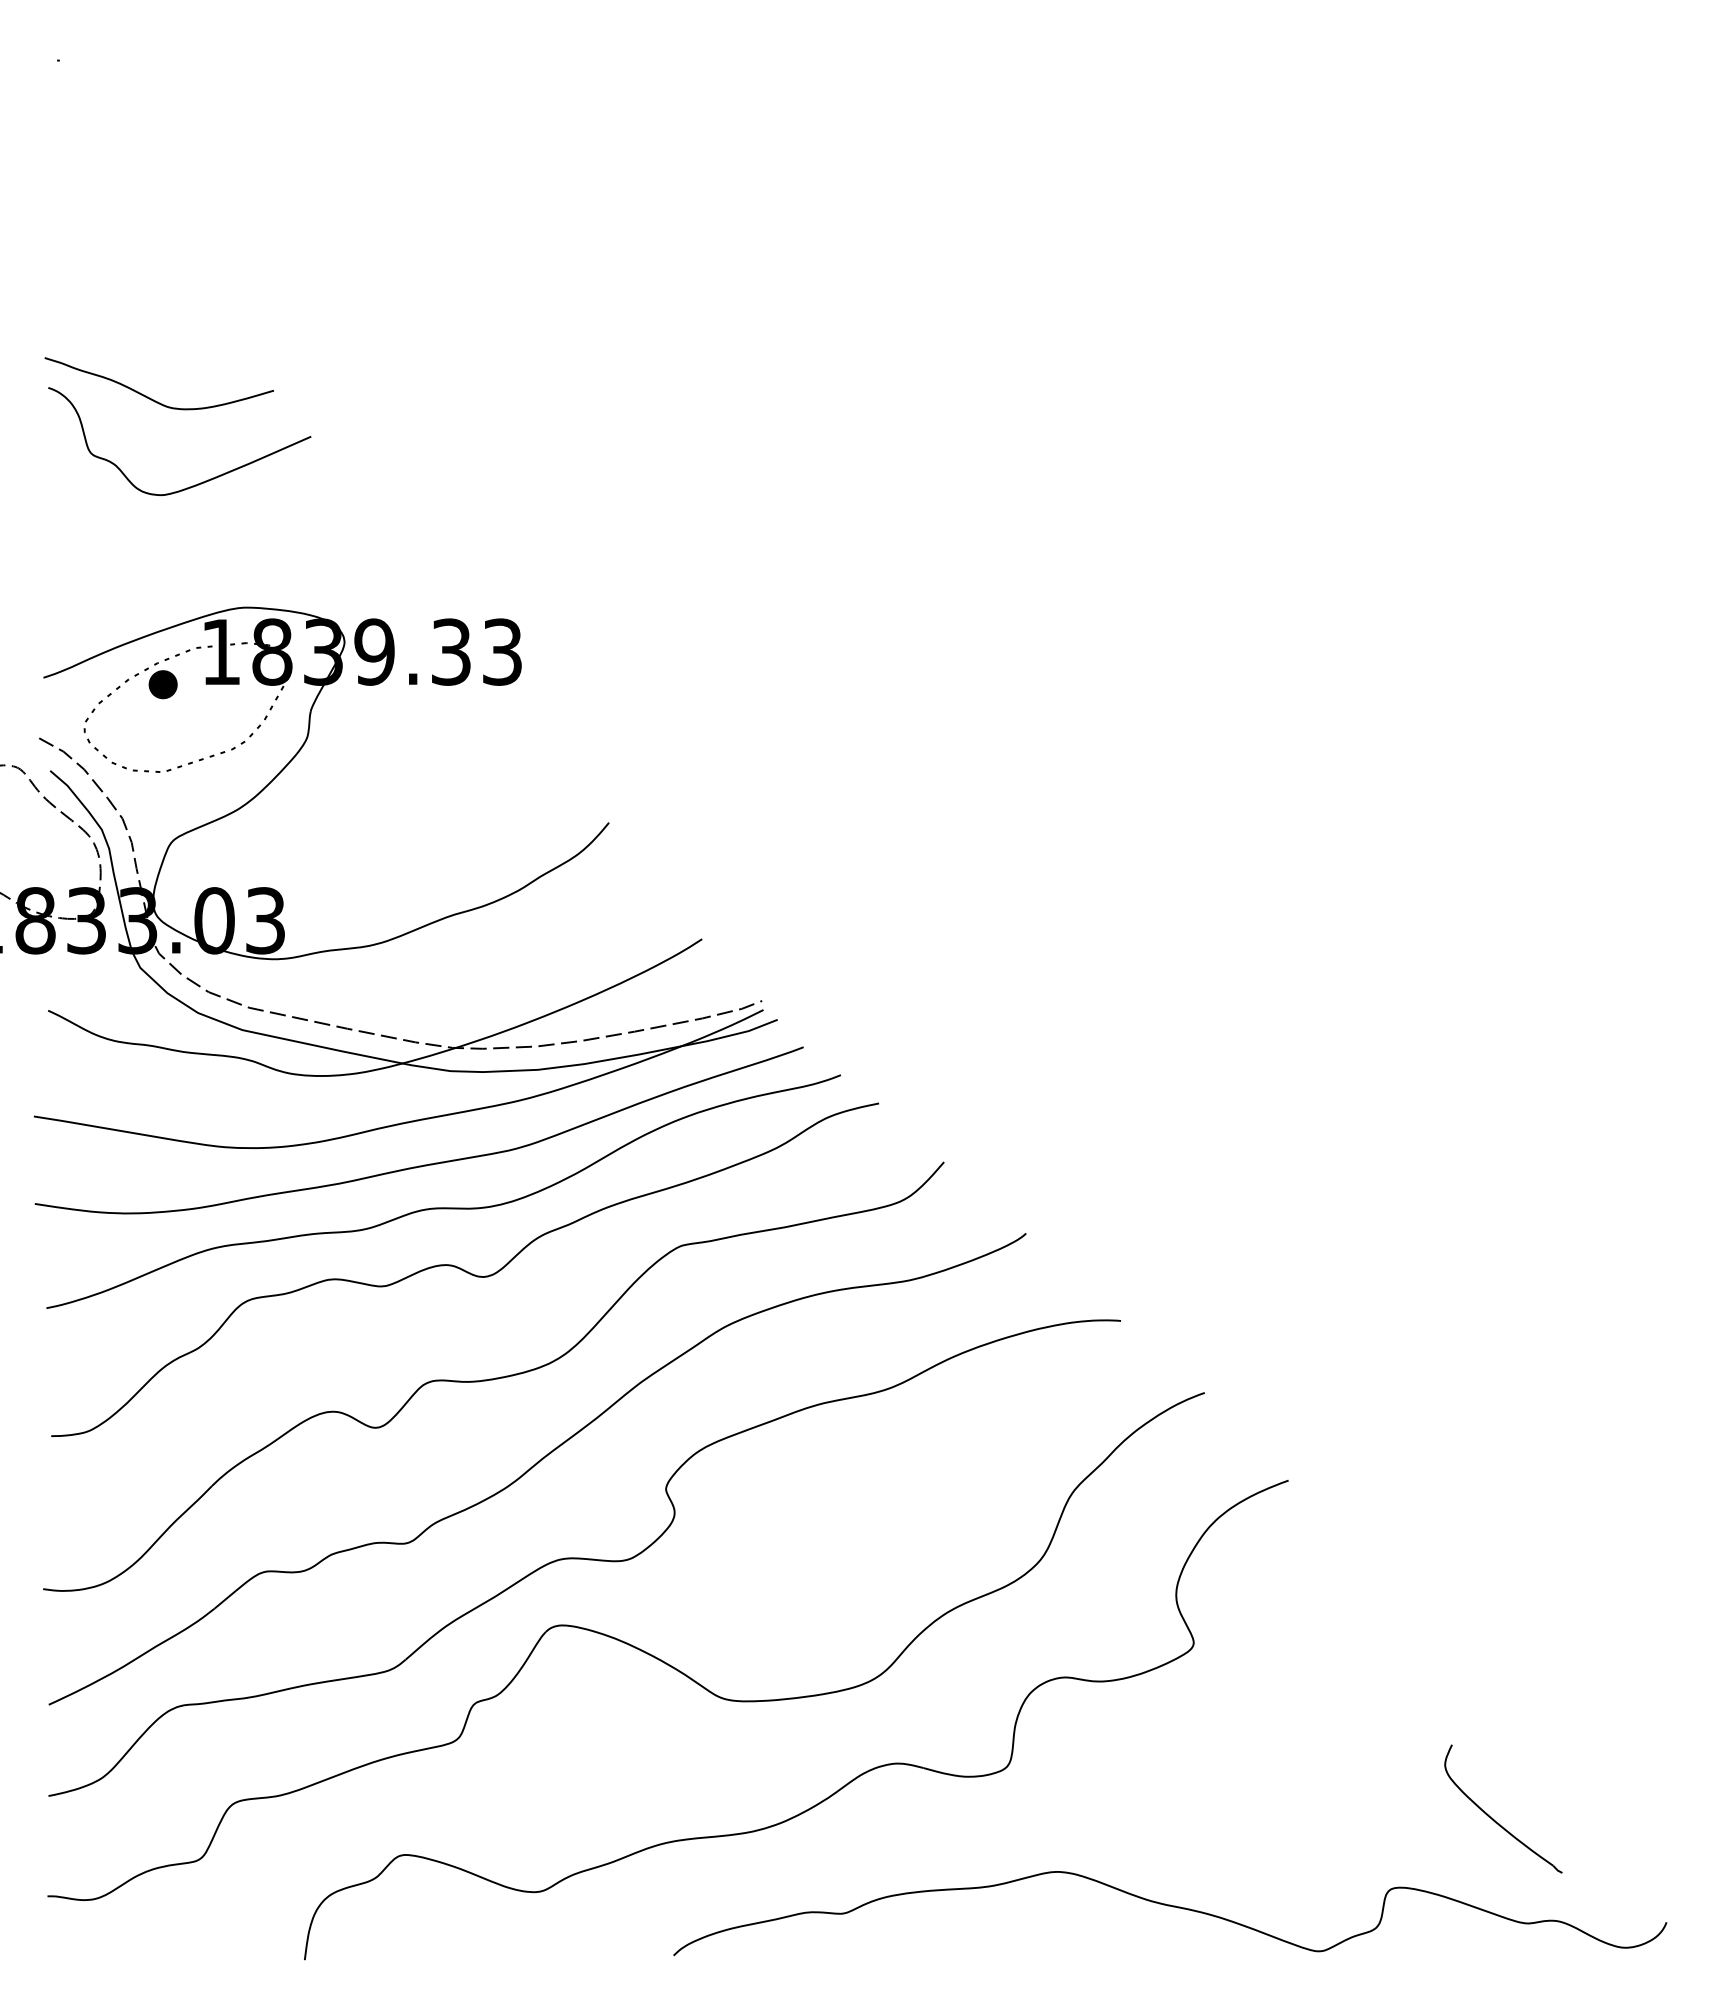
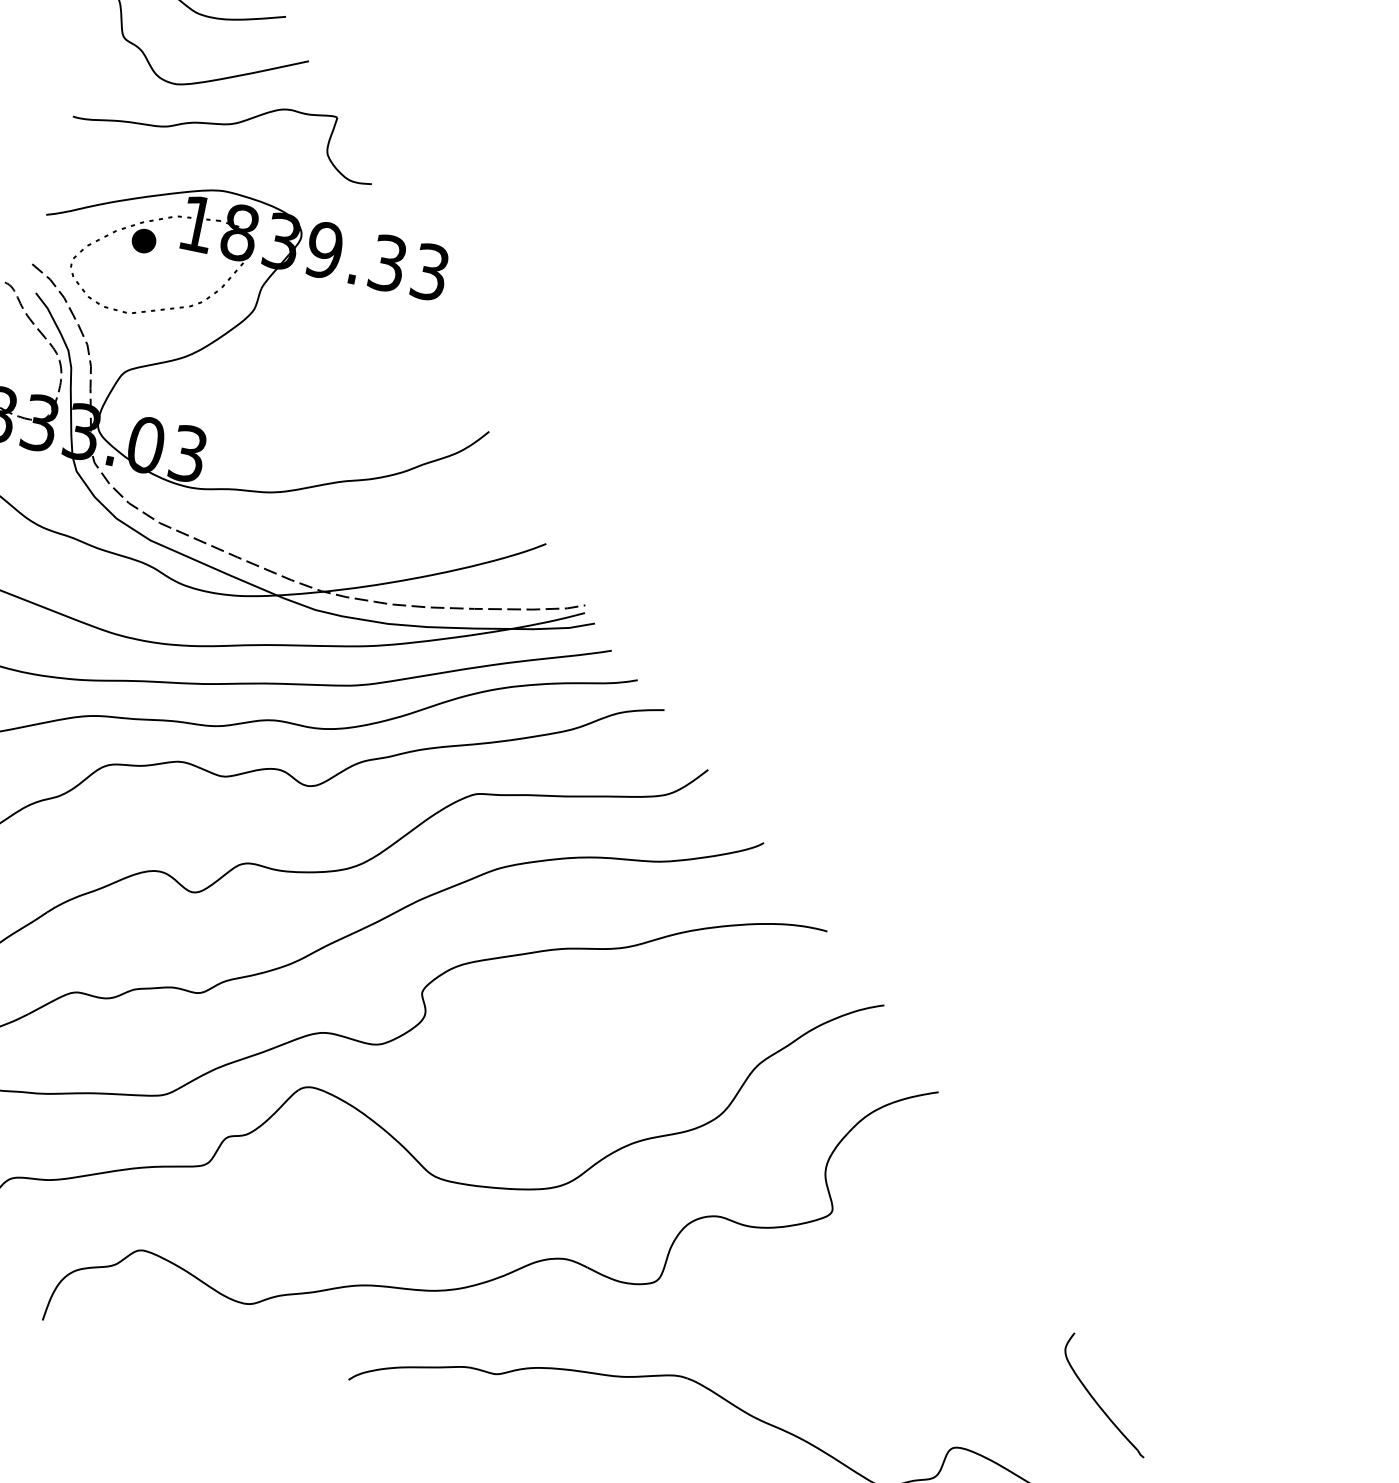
part: (231, 529) -> (227, 124), added
part: (1493, 1818) -> (1096, 1400), moved

